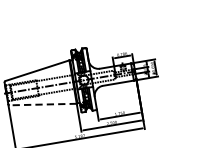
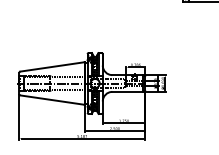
line: (43, 104) -> (52, 100), dashed -> solid

